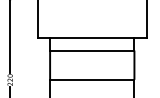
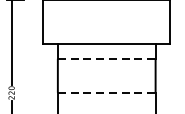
line: (92, 50) -> (106, 58), solid -> dashed
line: (92, 79) -> (106, 92), solid -> dashed

